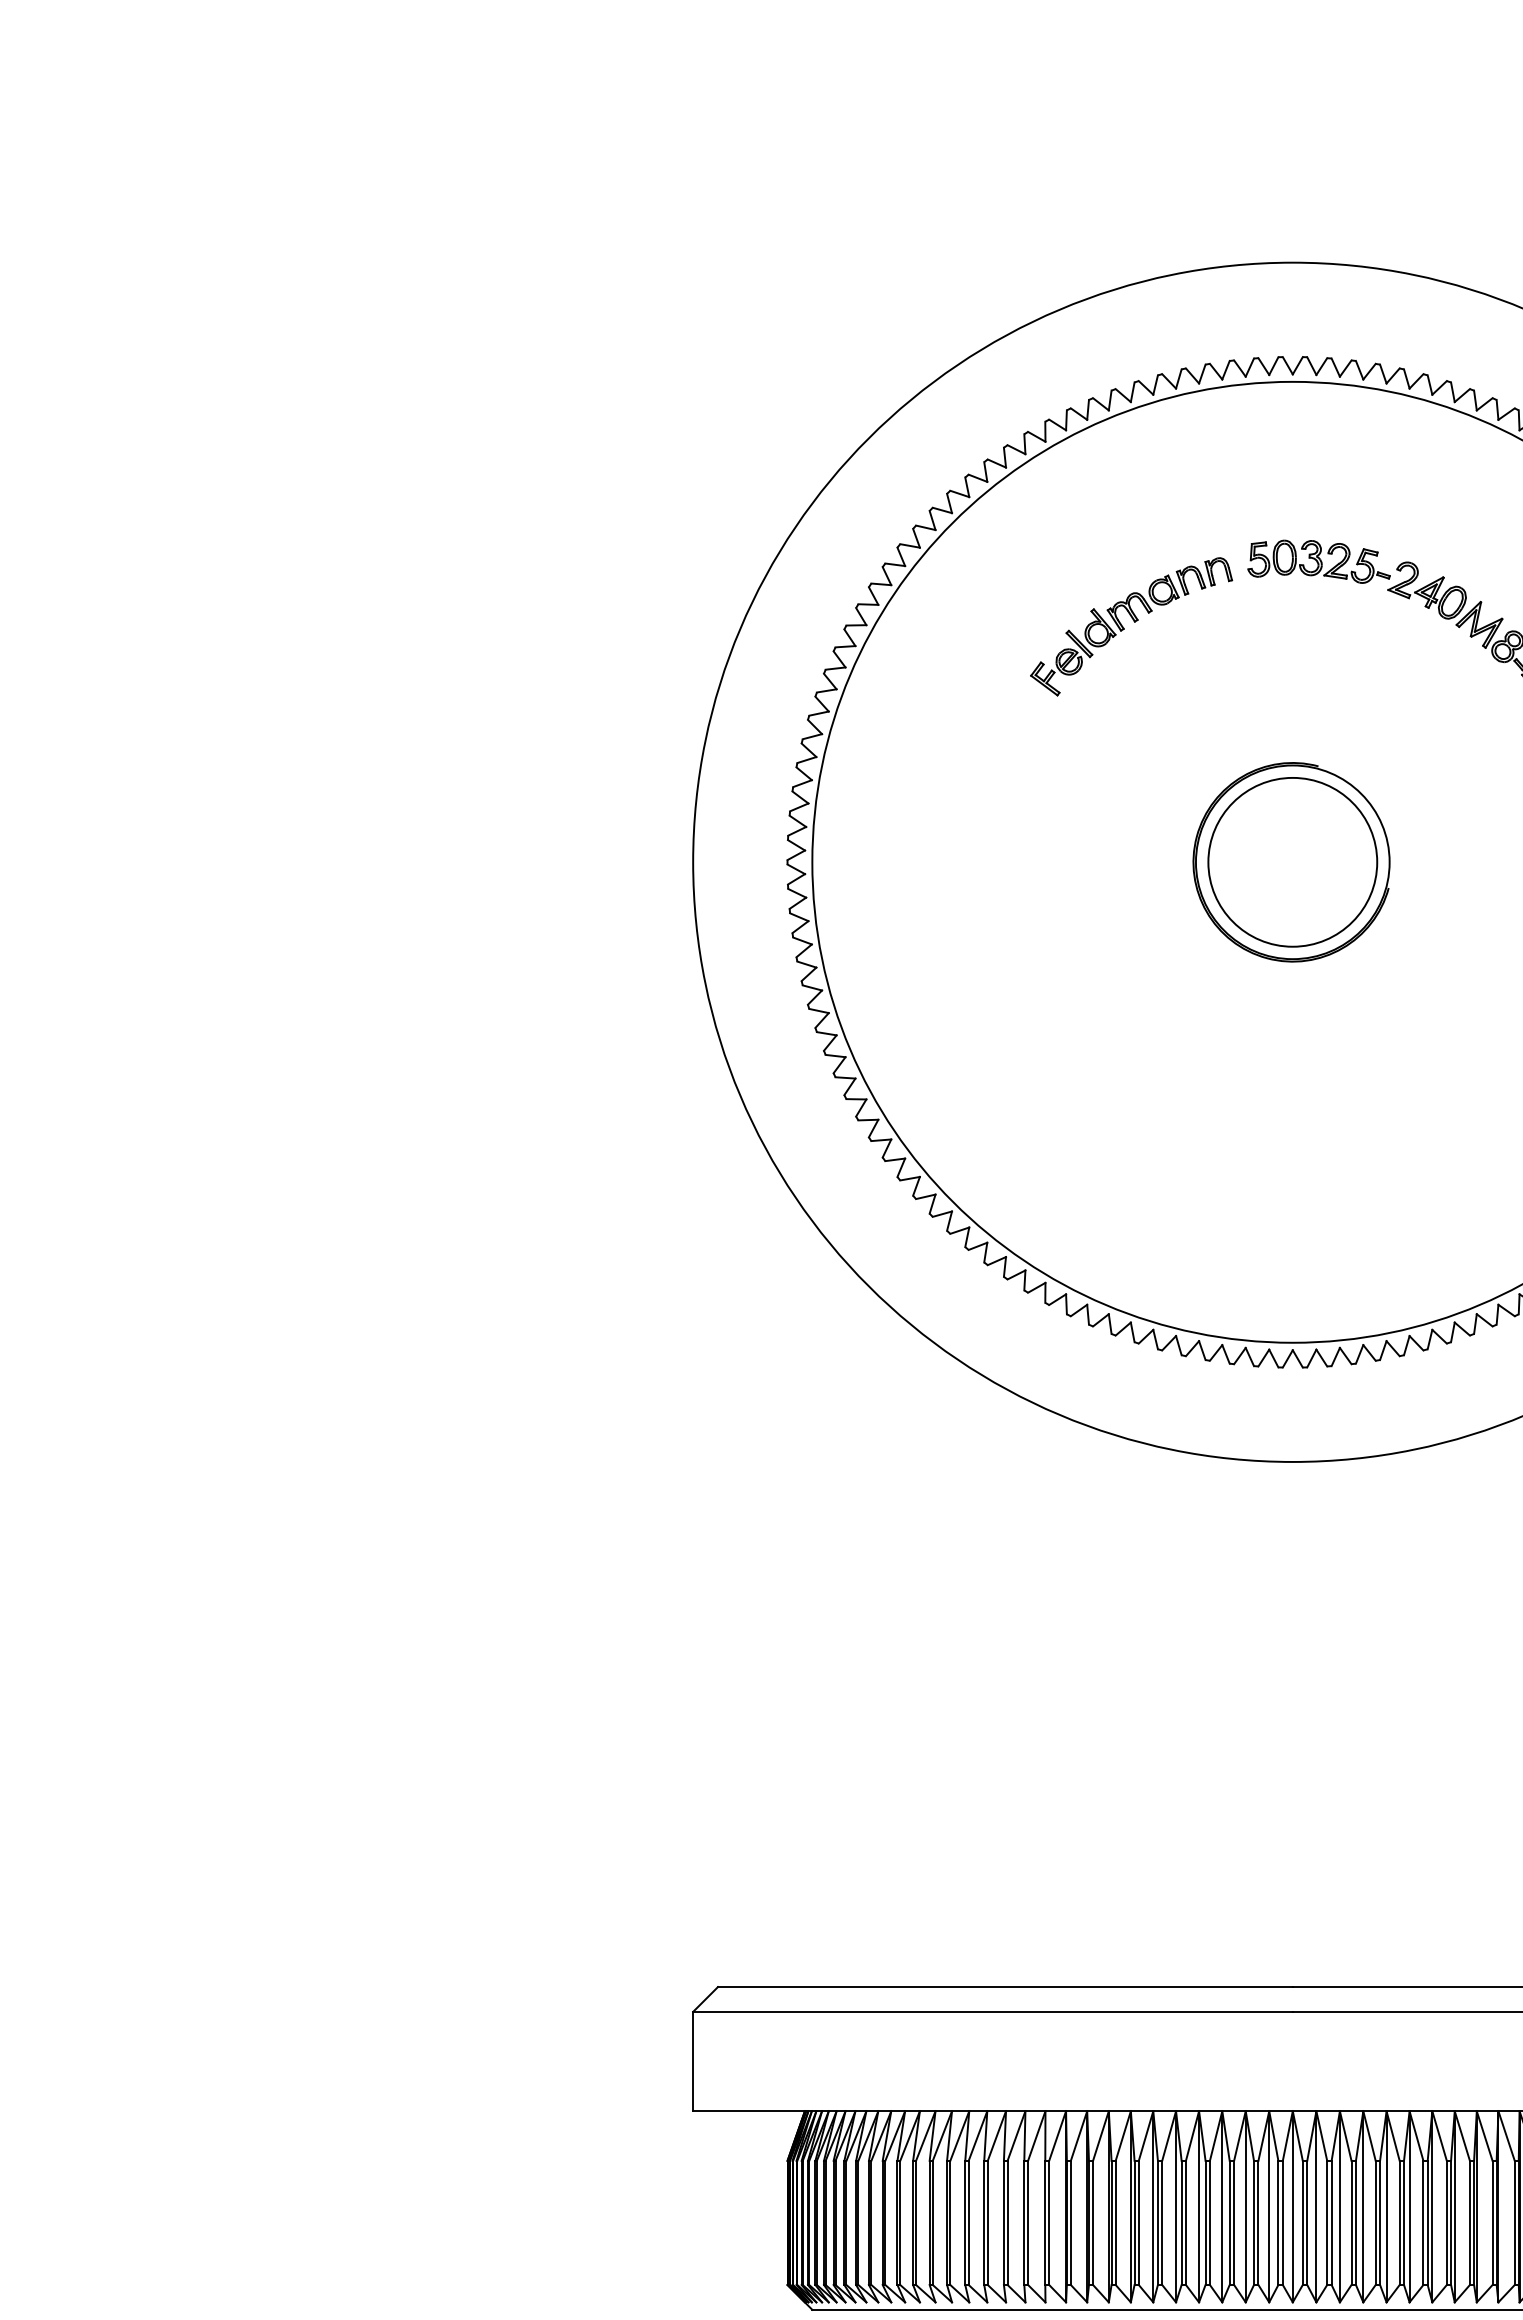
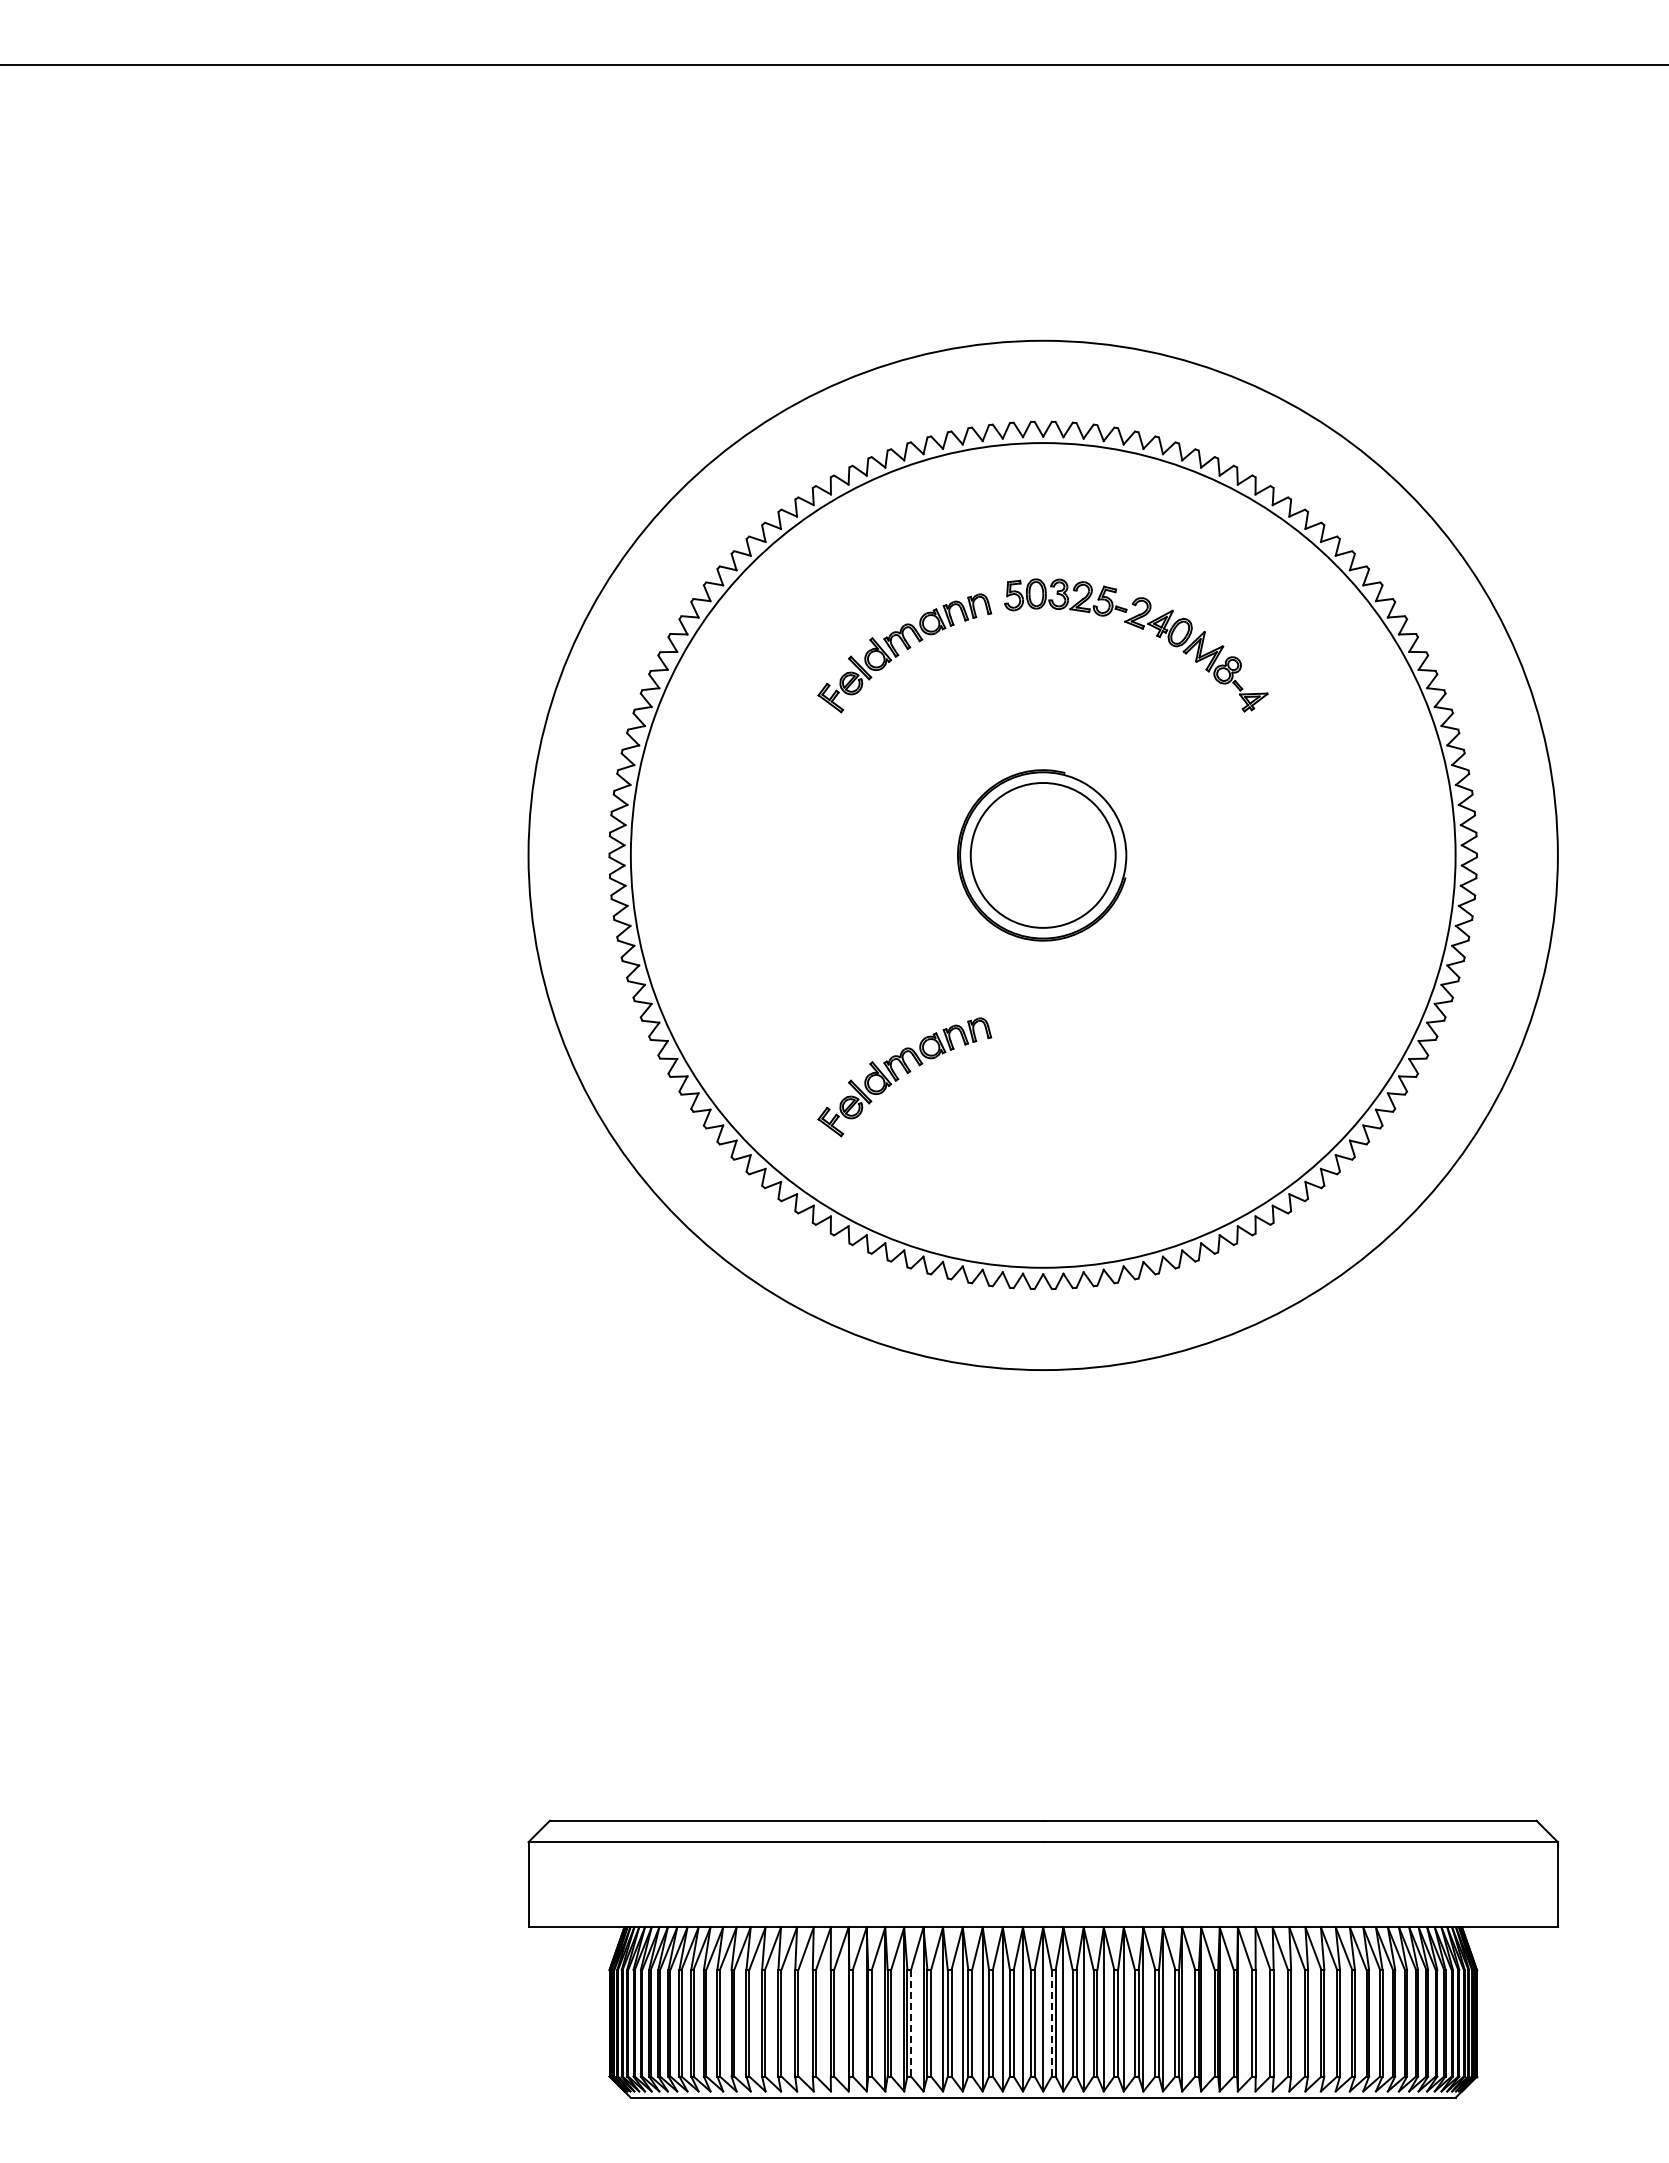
part: (1131, 1121) -> (904, 1077), added
line: (1139, 2223) -> (911, 2023), solid -> dashed
line: (1302, 2223) -> (1051, 2023), solid -> dashed

